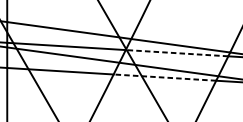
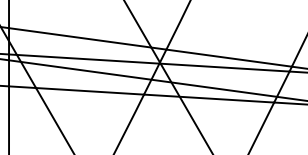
line: (177, 53) -> (224, 67), dashed -> solid
line: (164, 77) -> (208, 98), dashed -> solid

